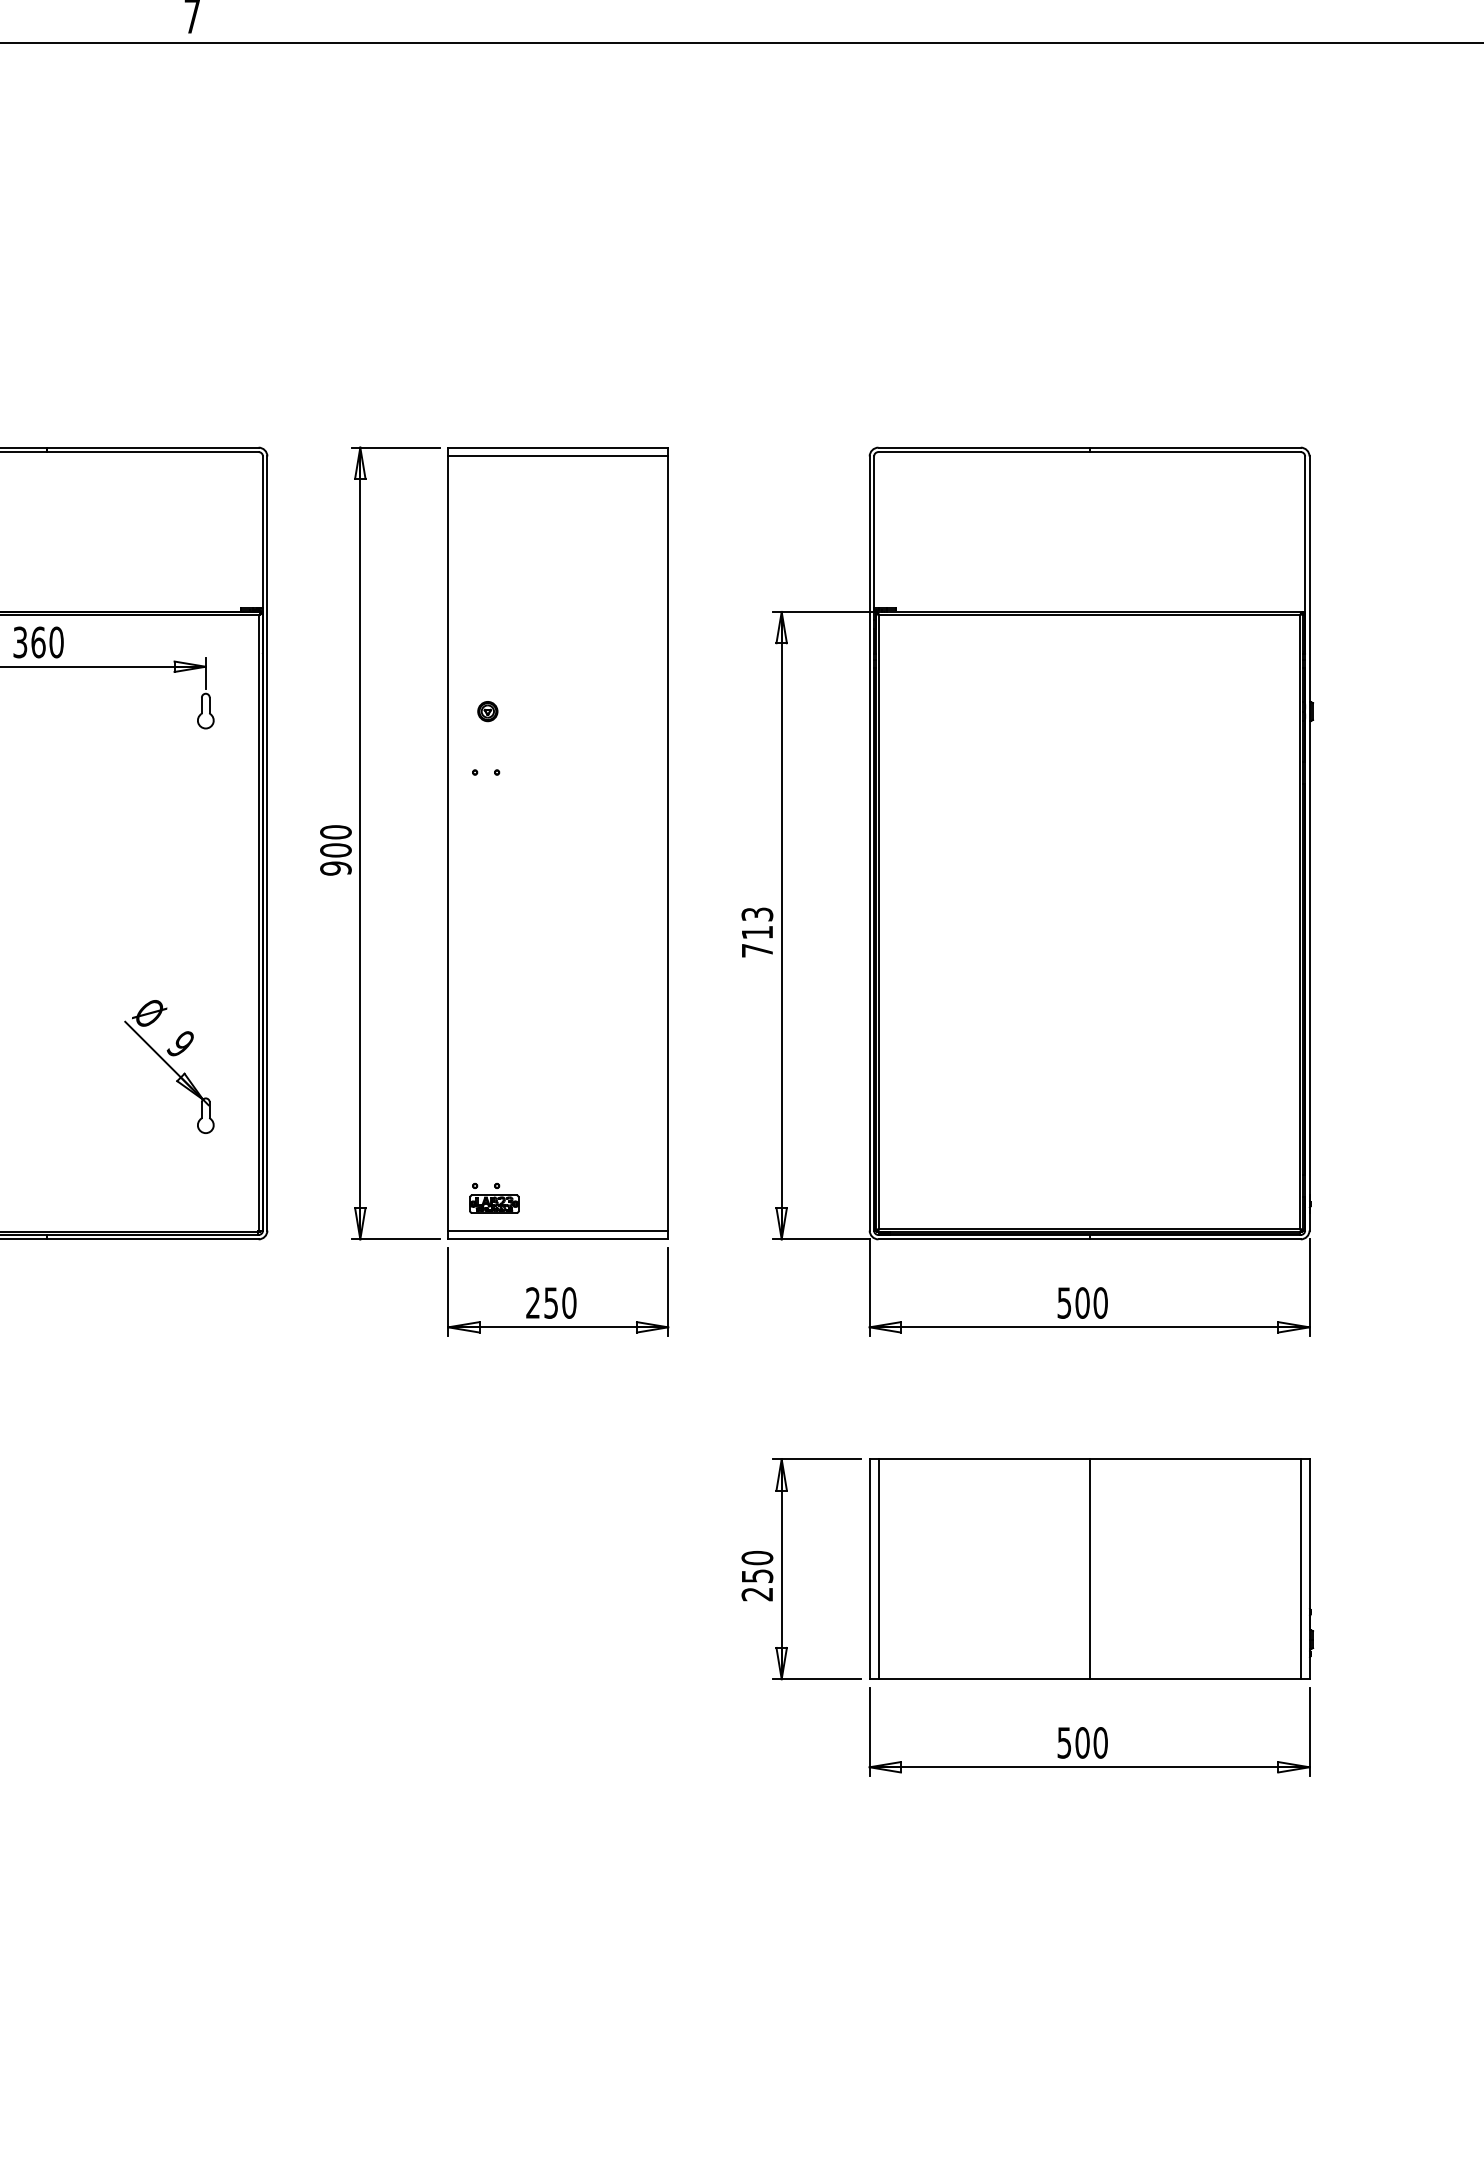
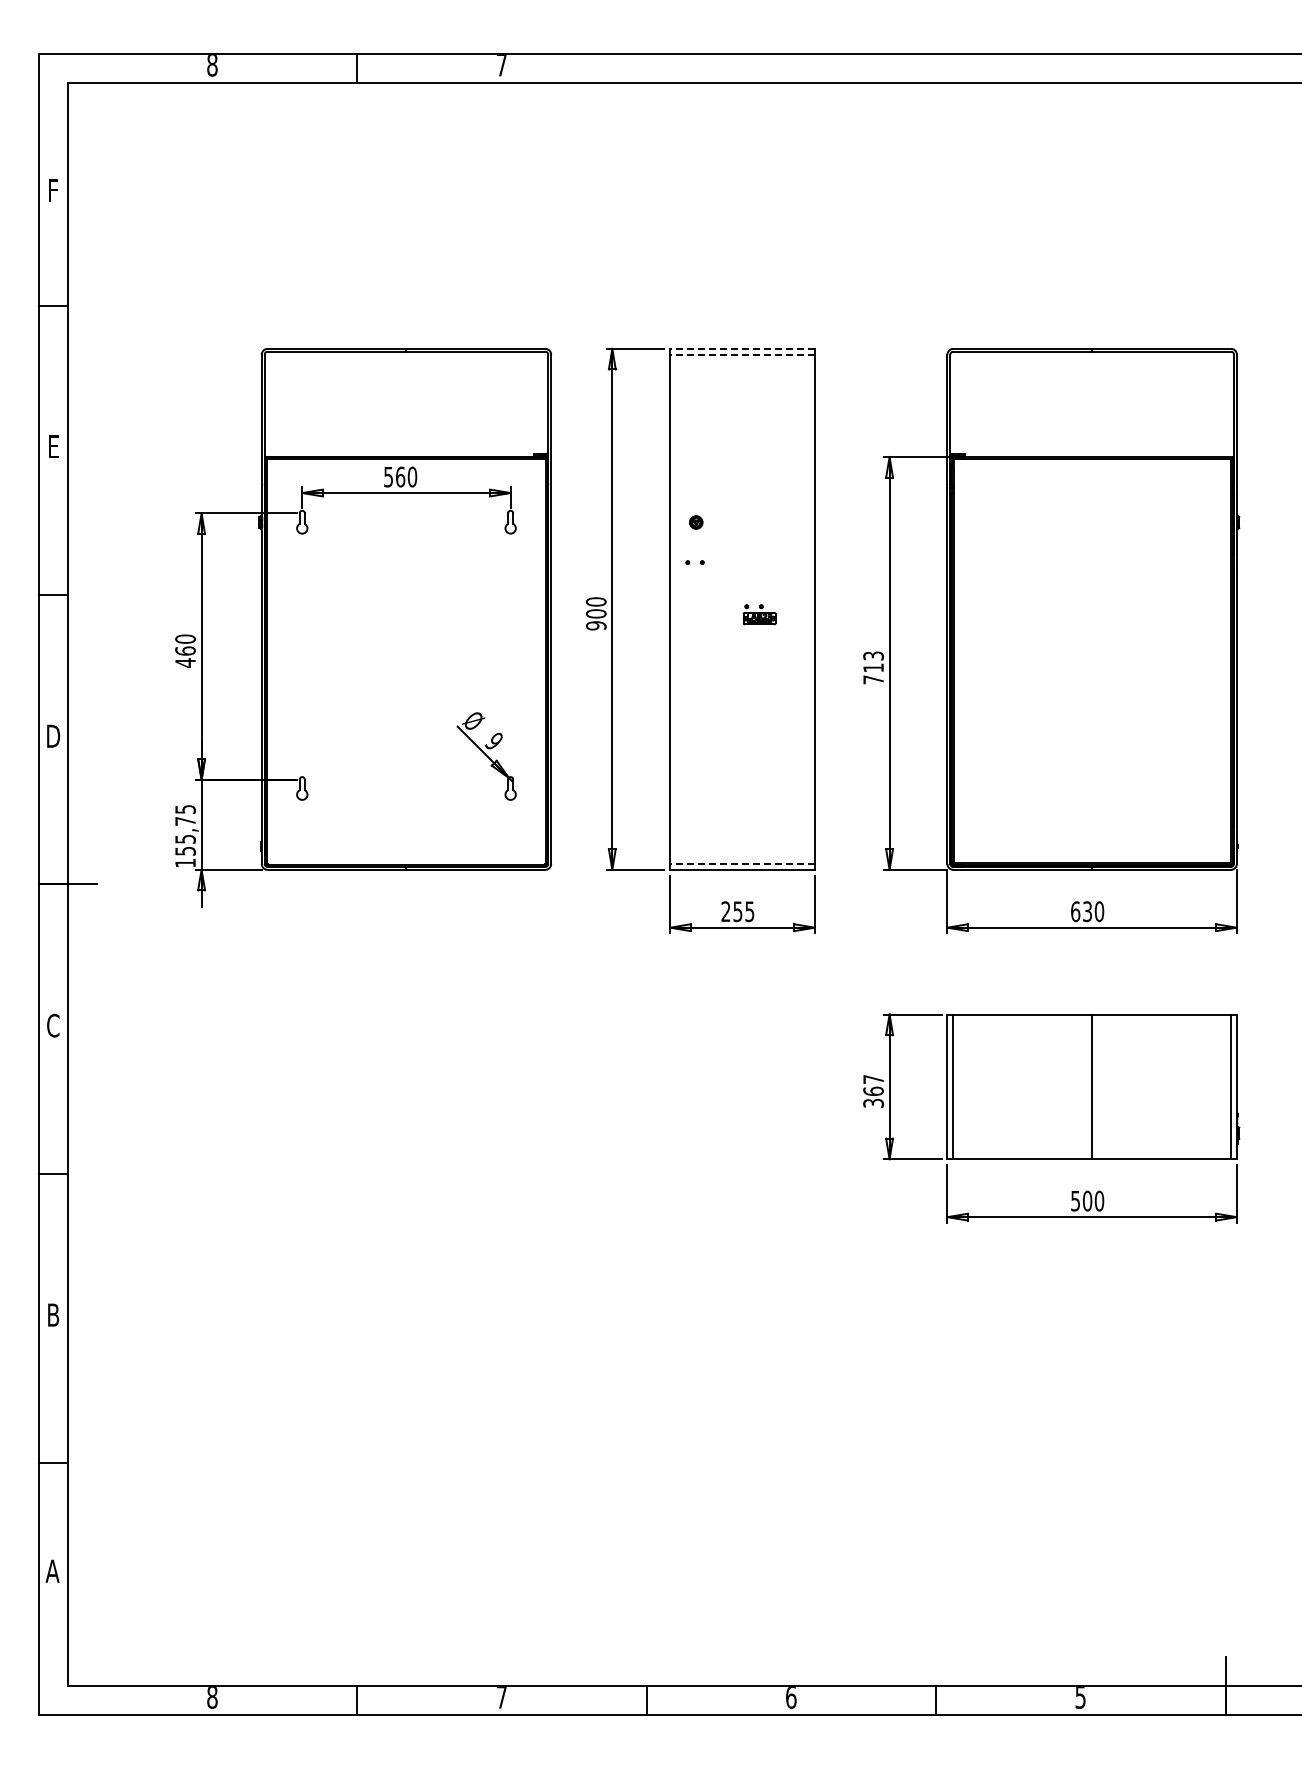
line: (558, 447) -> (742, 348), solid -> dashed
line: (558, 456) -> (742, 354), solid -> dashed
text: (20, 641) -> (388, 476), 360 -> 560
part: (494, 1197) -> (759, 614), moved
line: (558, 1231) -> (742, 864), solid -> dashed
text: (568, 1302) -> (749, 911), 250 -> 255
text: (1073, 1302) -> (1081, 911), 500 -> 630
text: (757, 1574) -> (873, 1090), 250 -> 367

